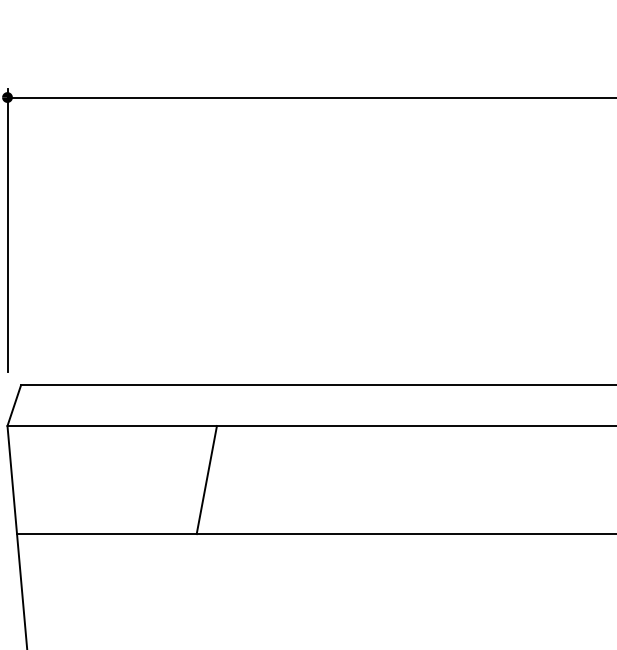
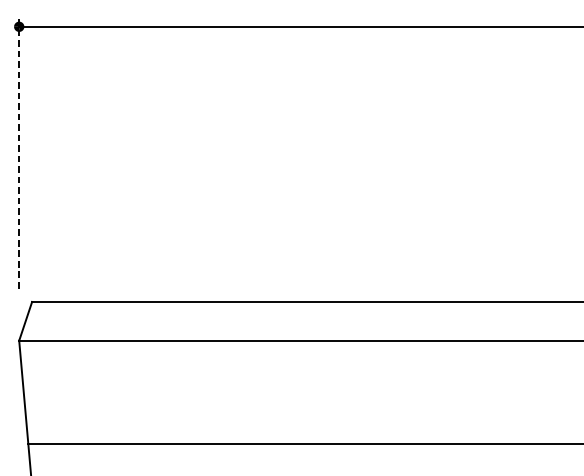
line: (7, 231) -> (19, 154), solid -> dashed
line: (206, 479) -> (209, 391), removed

